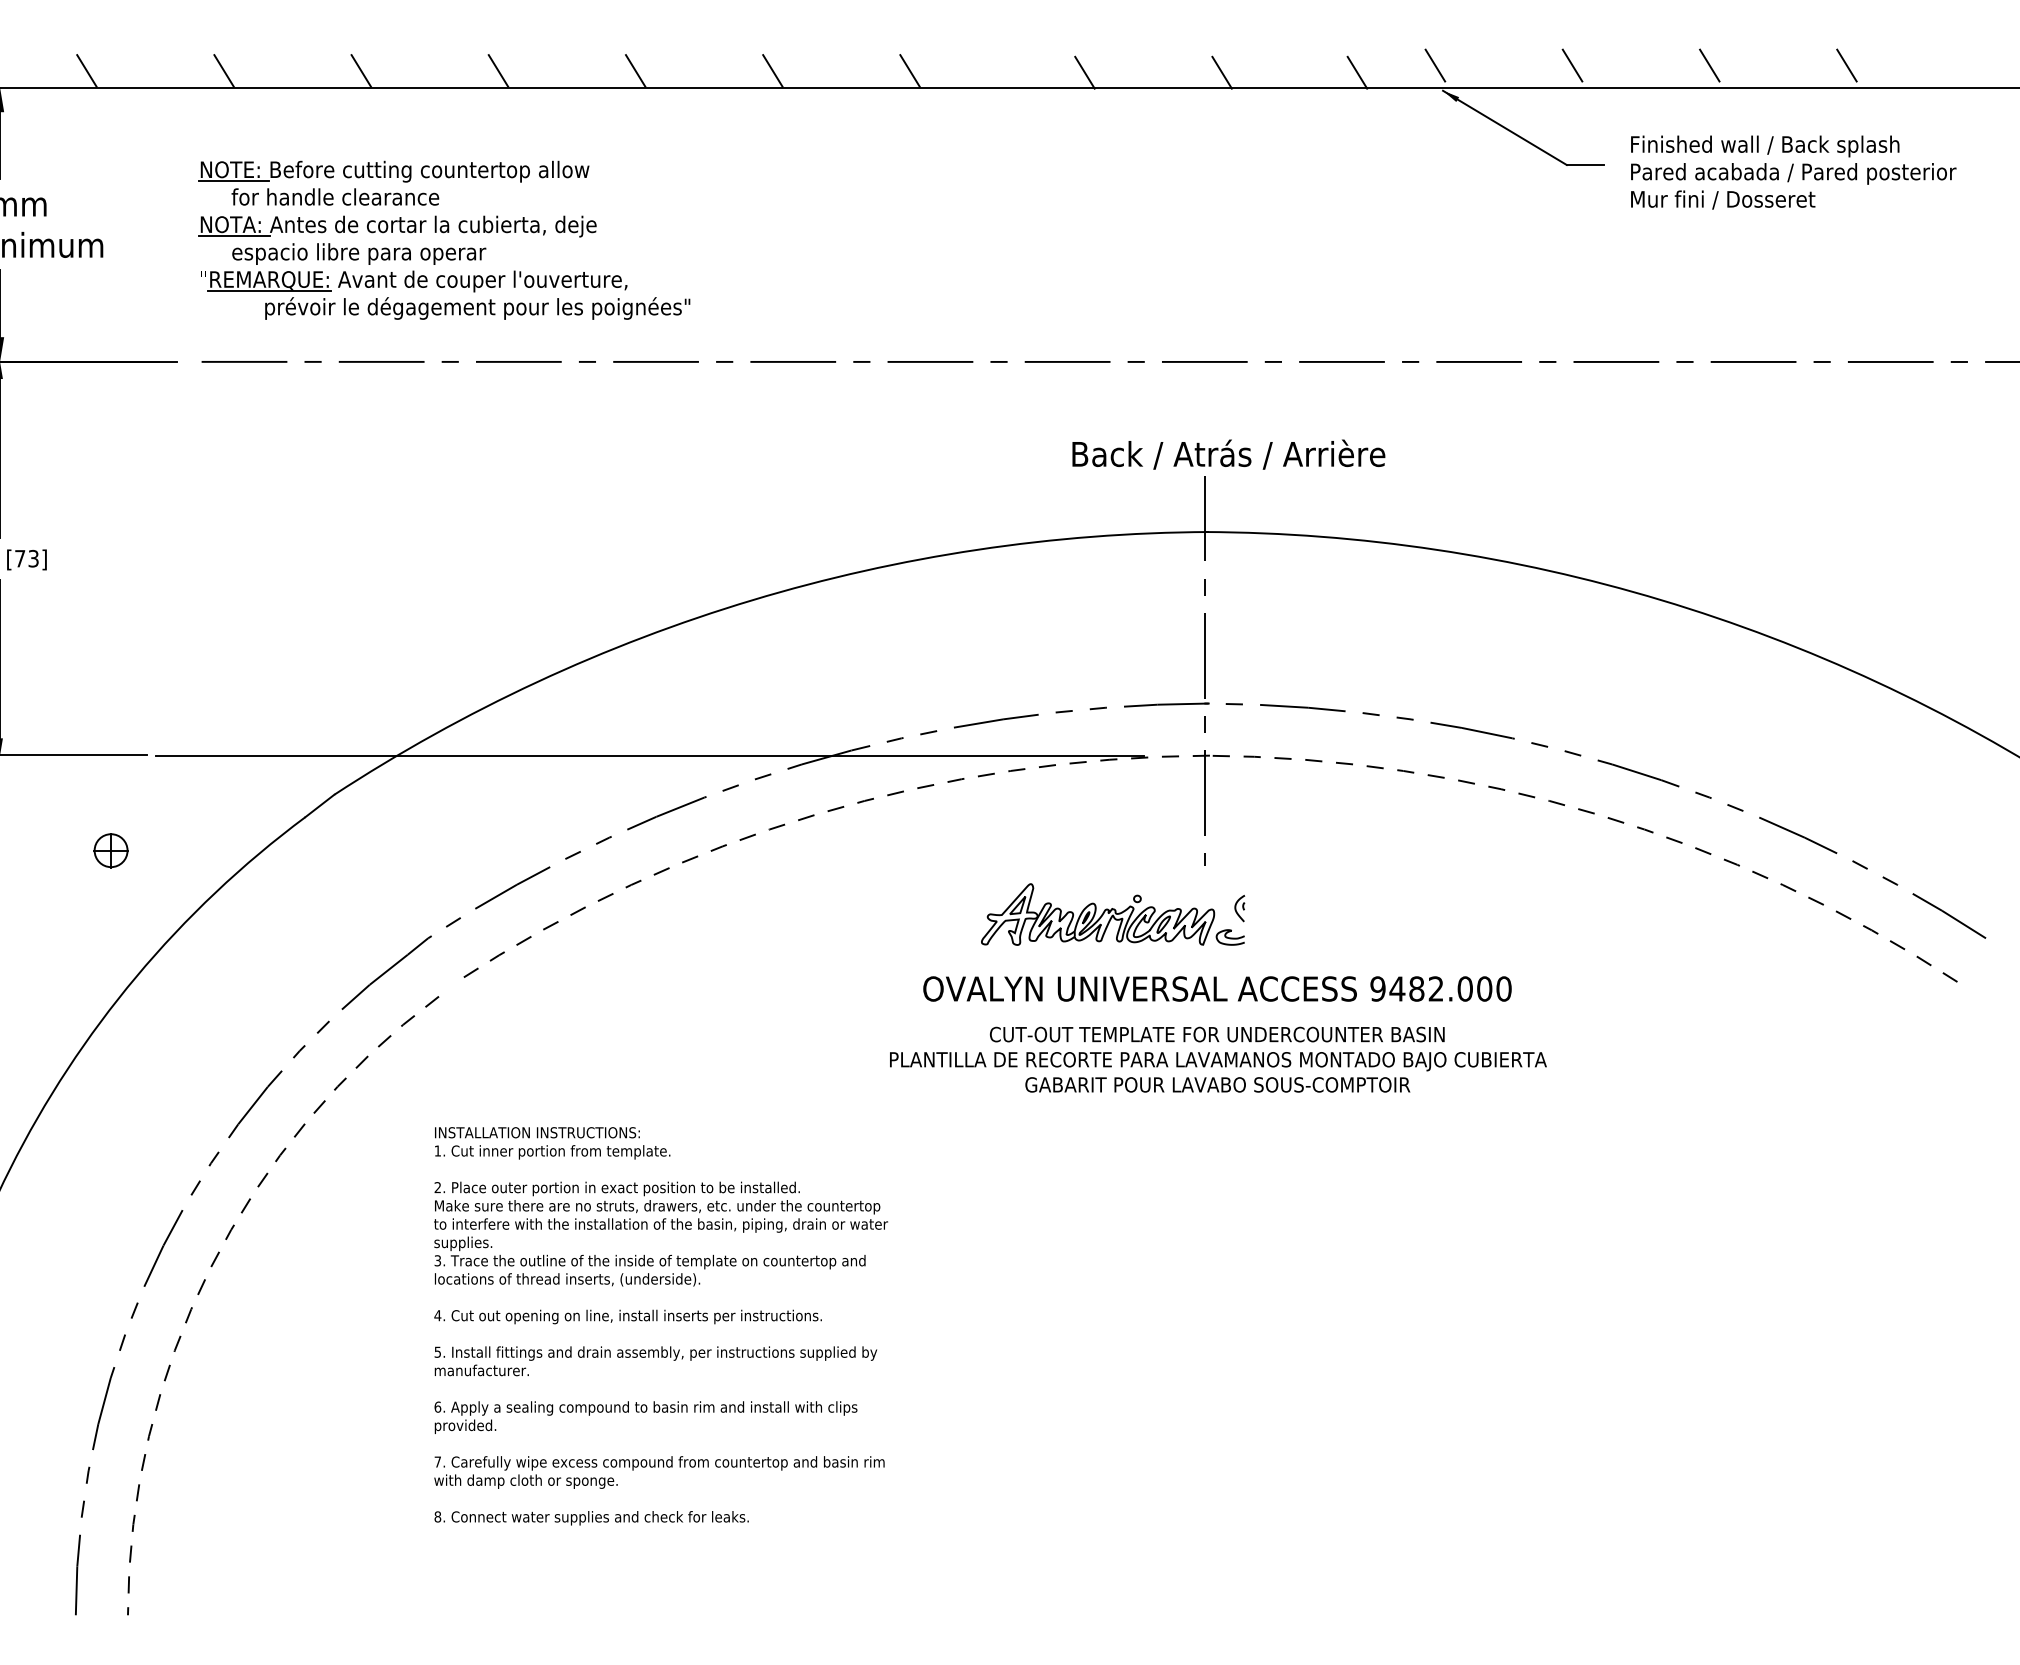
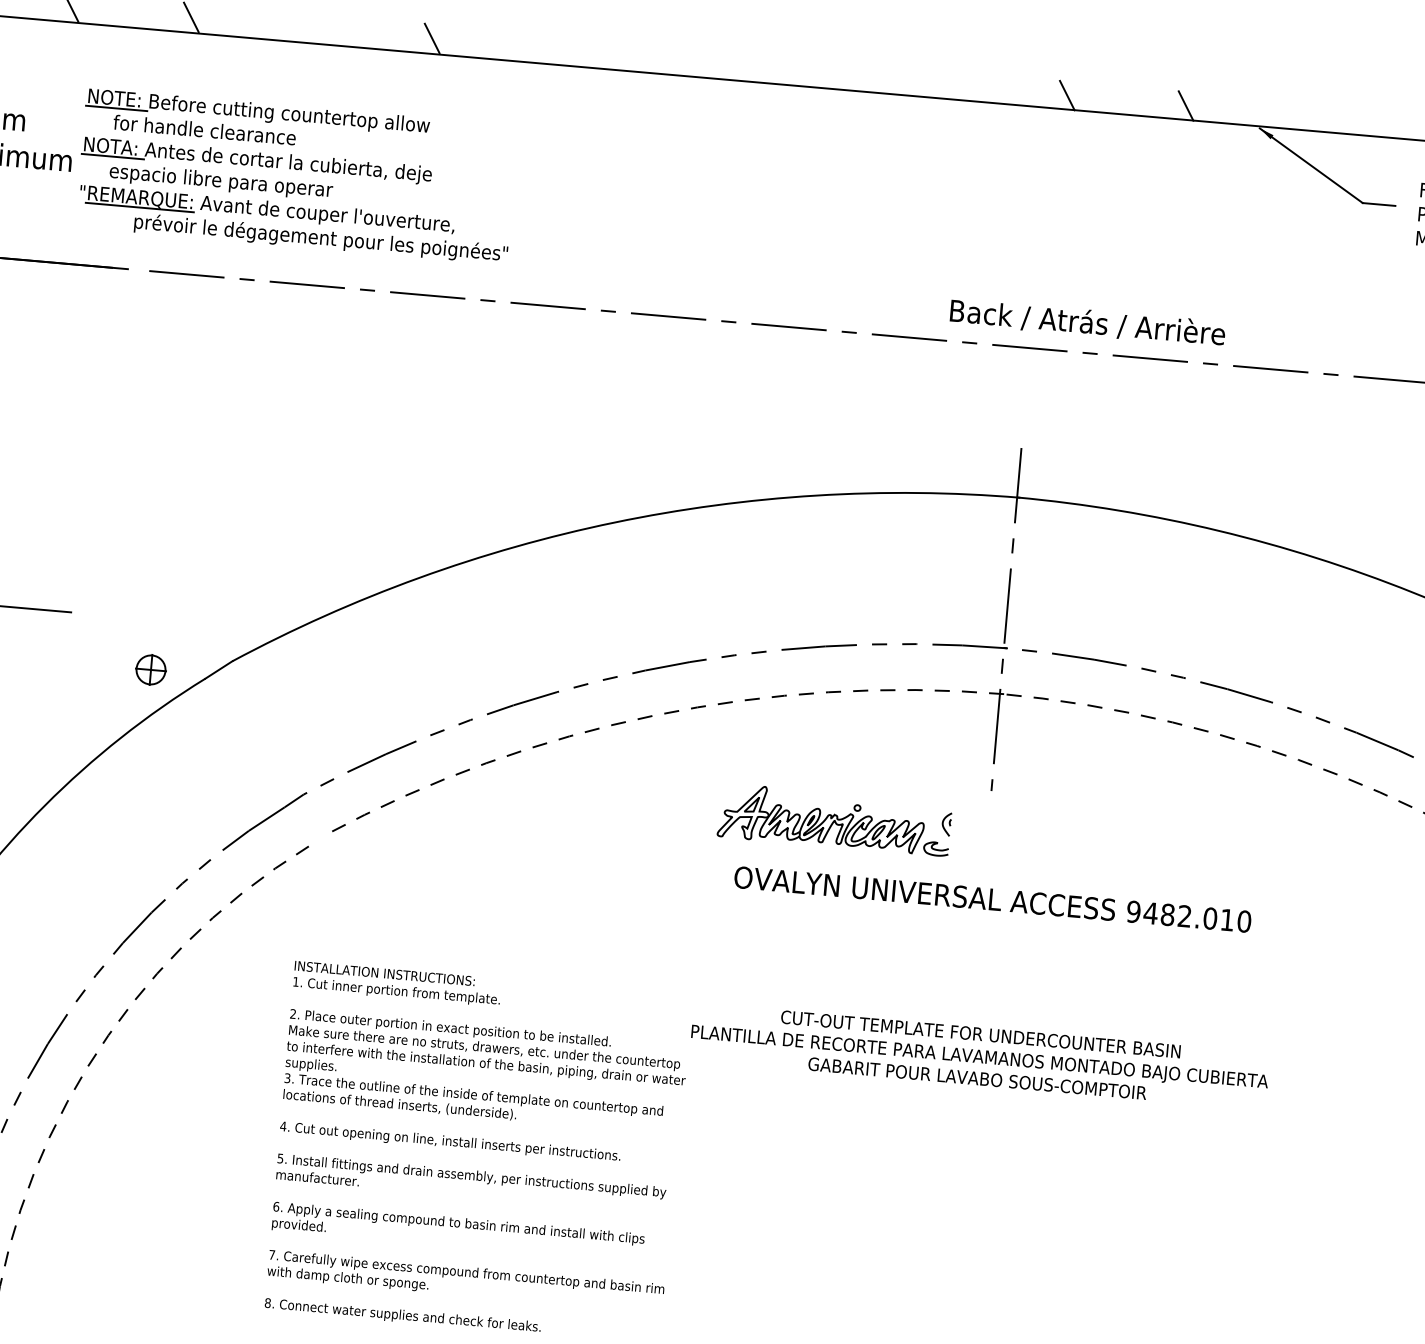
line: (1435, 65) -> (1255, 105), removed
line: (1572, 65) -> (1375, 116), removed
line: (361, 70) -> (311, 27), removed
line: (635, 70) -> (552, 48), removed
line: (772, 70) -> (672, 59), removed
line: (909, 70) -> (793, 69), removed
line: (1084, 72) -> (946, 84), removed
part: (443, 233) -> (296, 170), moved
text: (1228, 454) -> (1087, 322), moved
line: (649, 755) -> (512, 650), removed
part: (110, 850) -> (150, 669), moved
part: (1113, 914) -> (835, 819), moved
text: (1484, 988) -> (1227, 919), 9482.000 -> 9482.010
text: (1218, 1059) -> (980, 1056), moved

